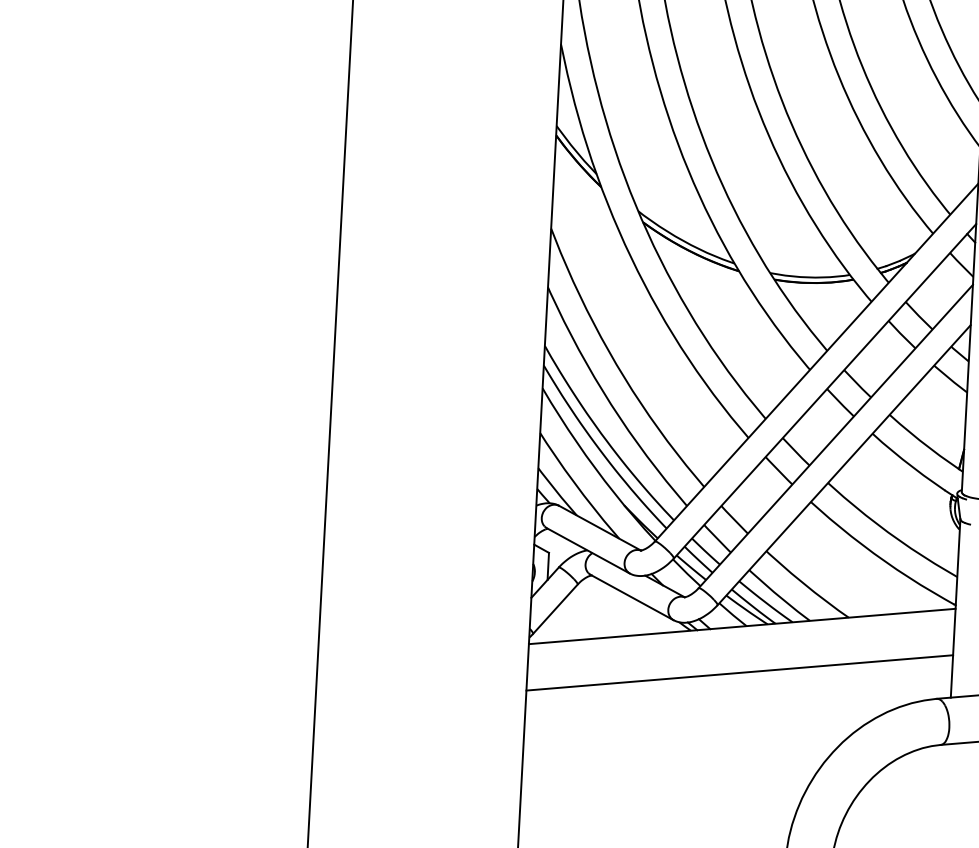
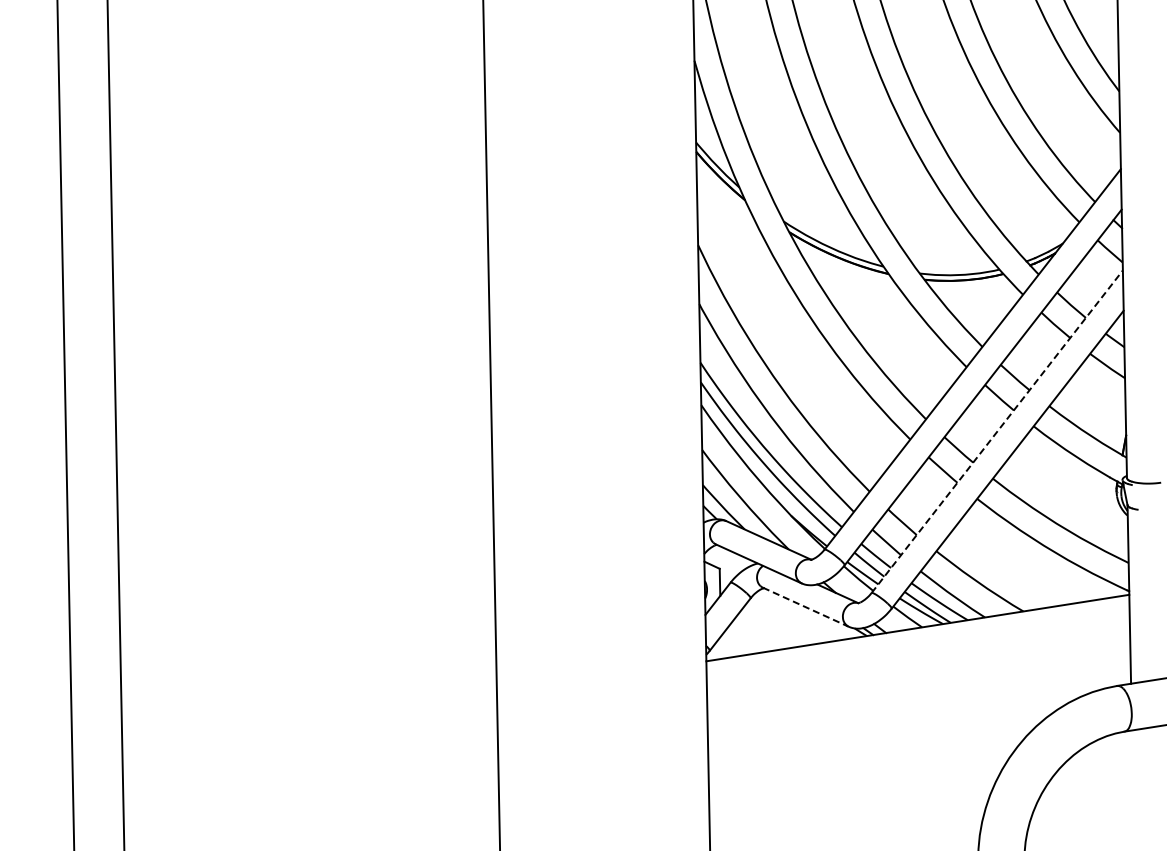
line: (836, 436) -> (997, 431), solid -> dashed
line: (632, 597) -> (806, 607), solid -> dashed
line: (739, 672) -> (918, 674), removed

